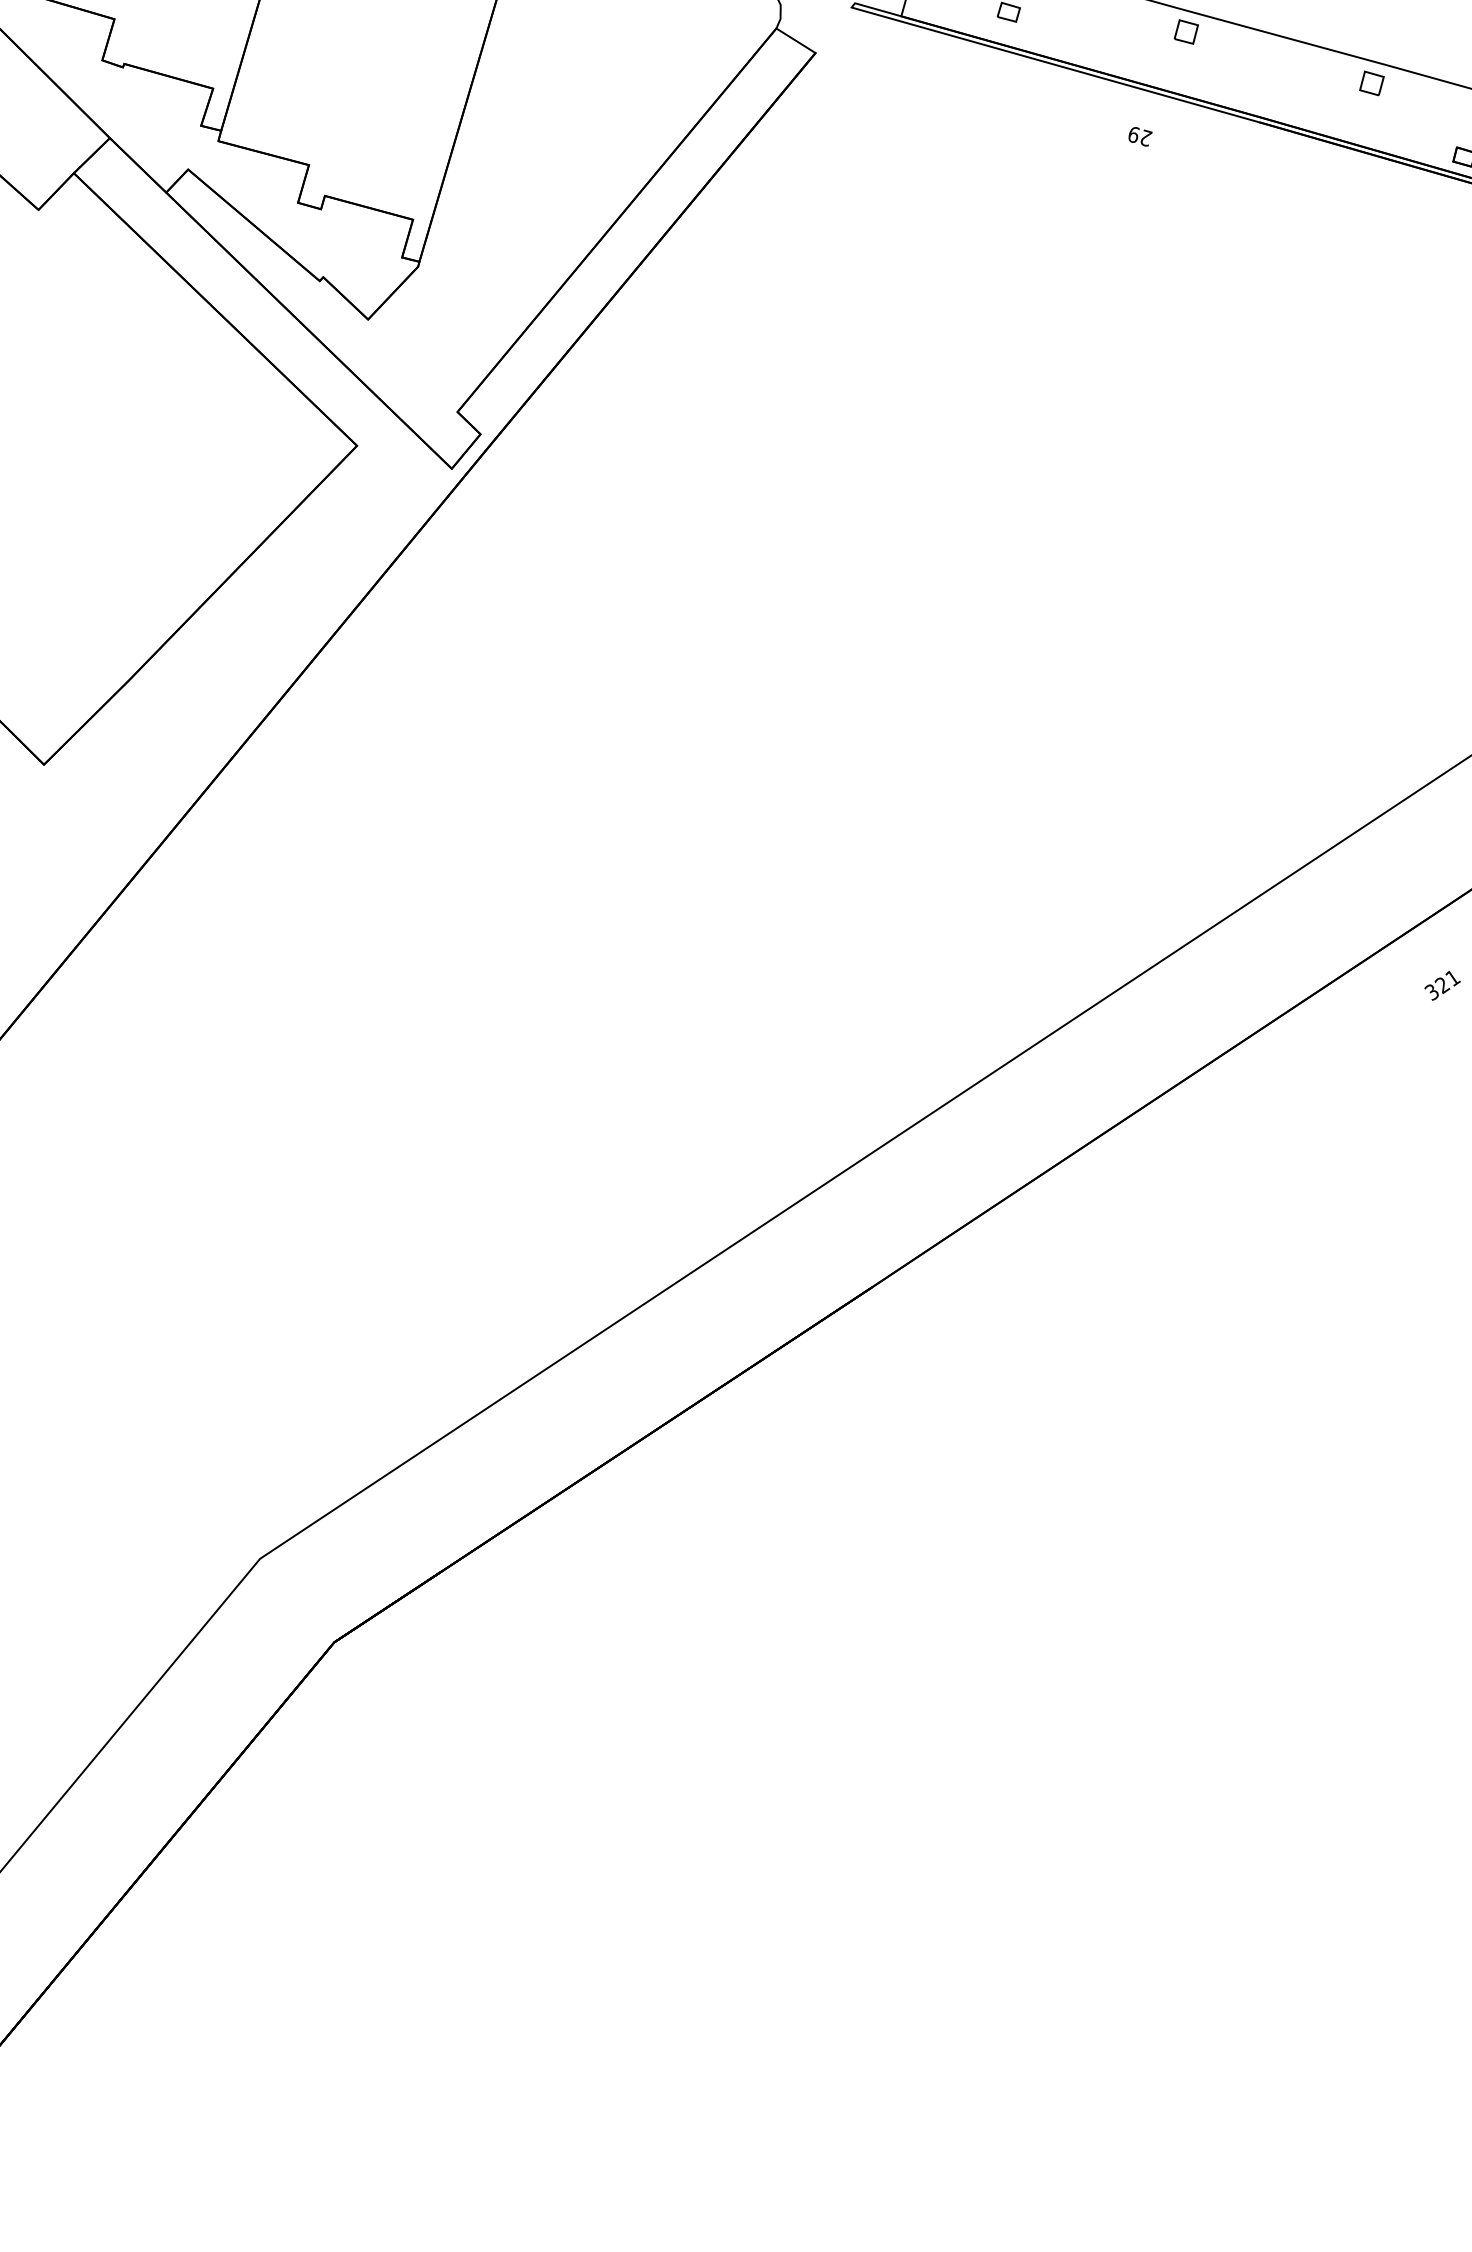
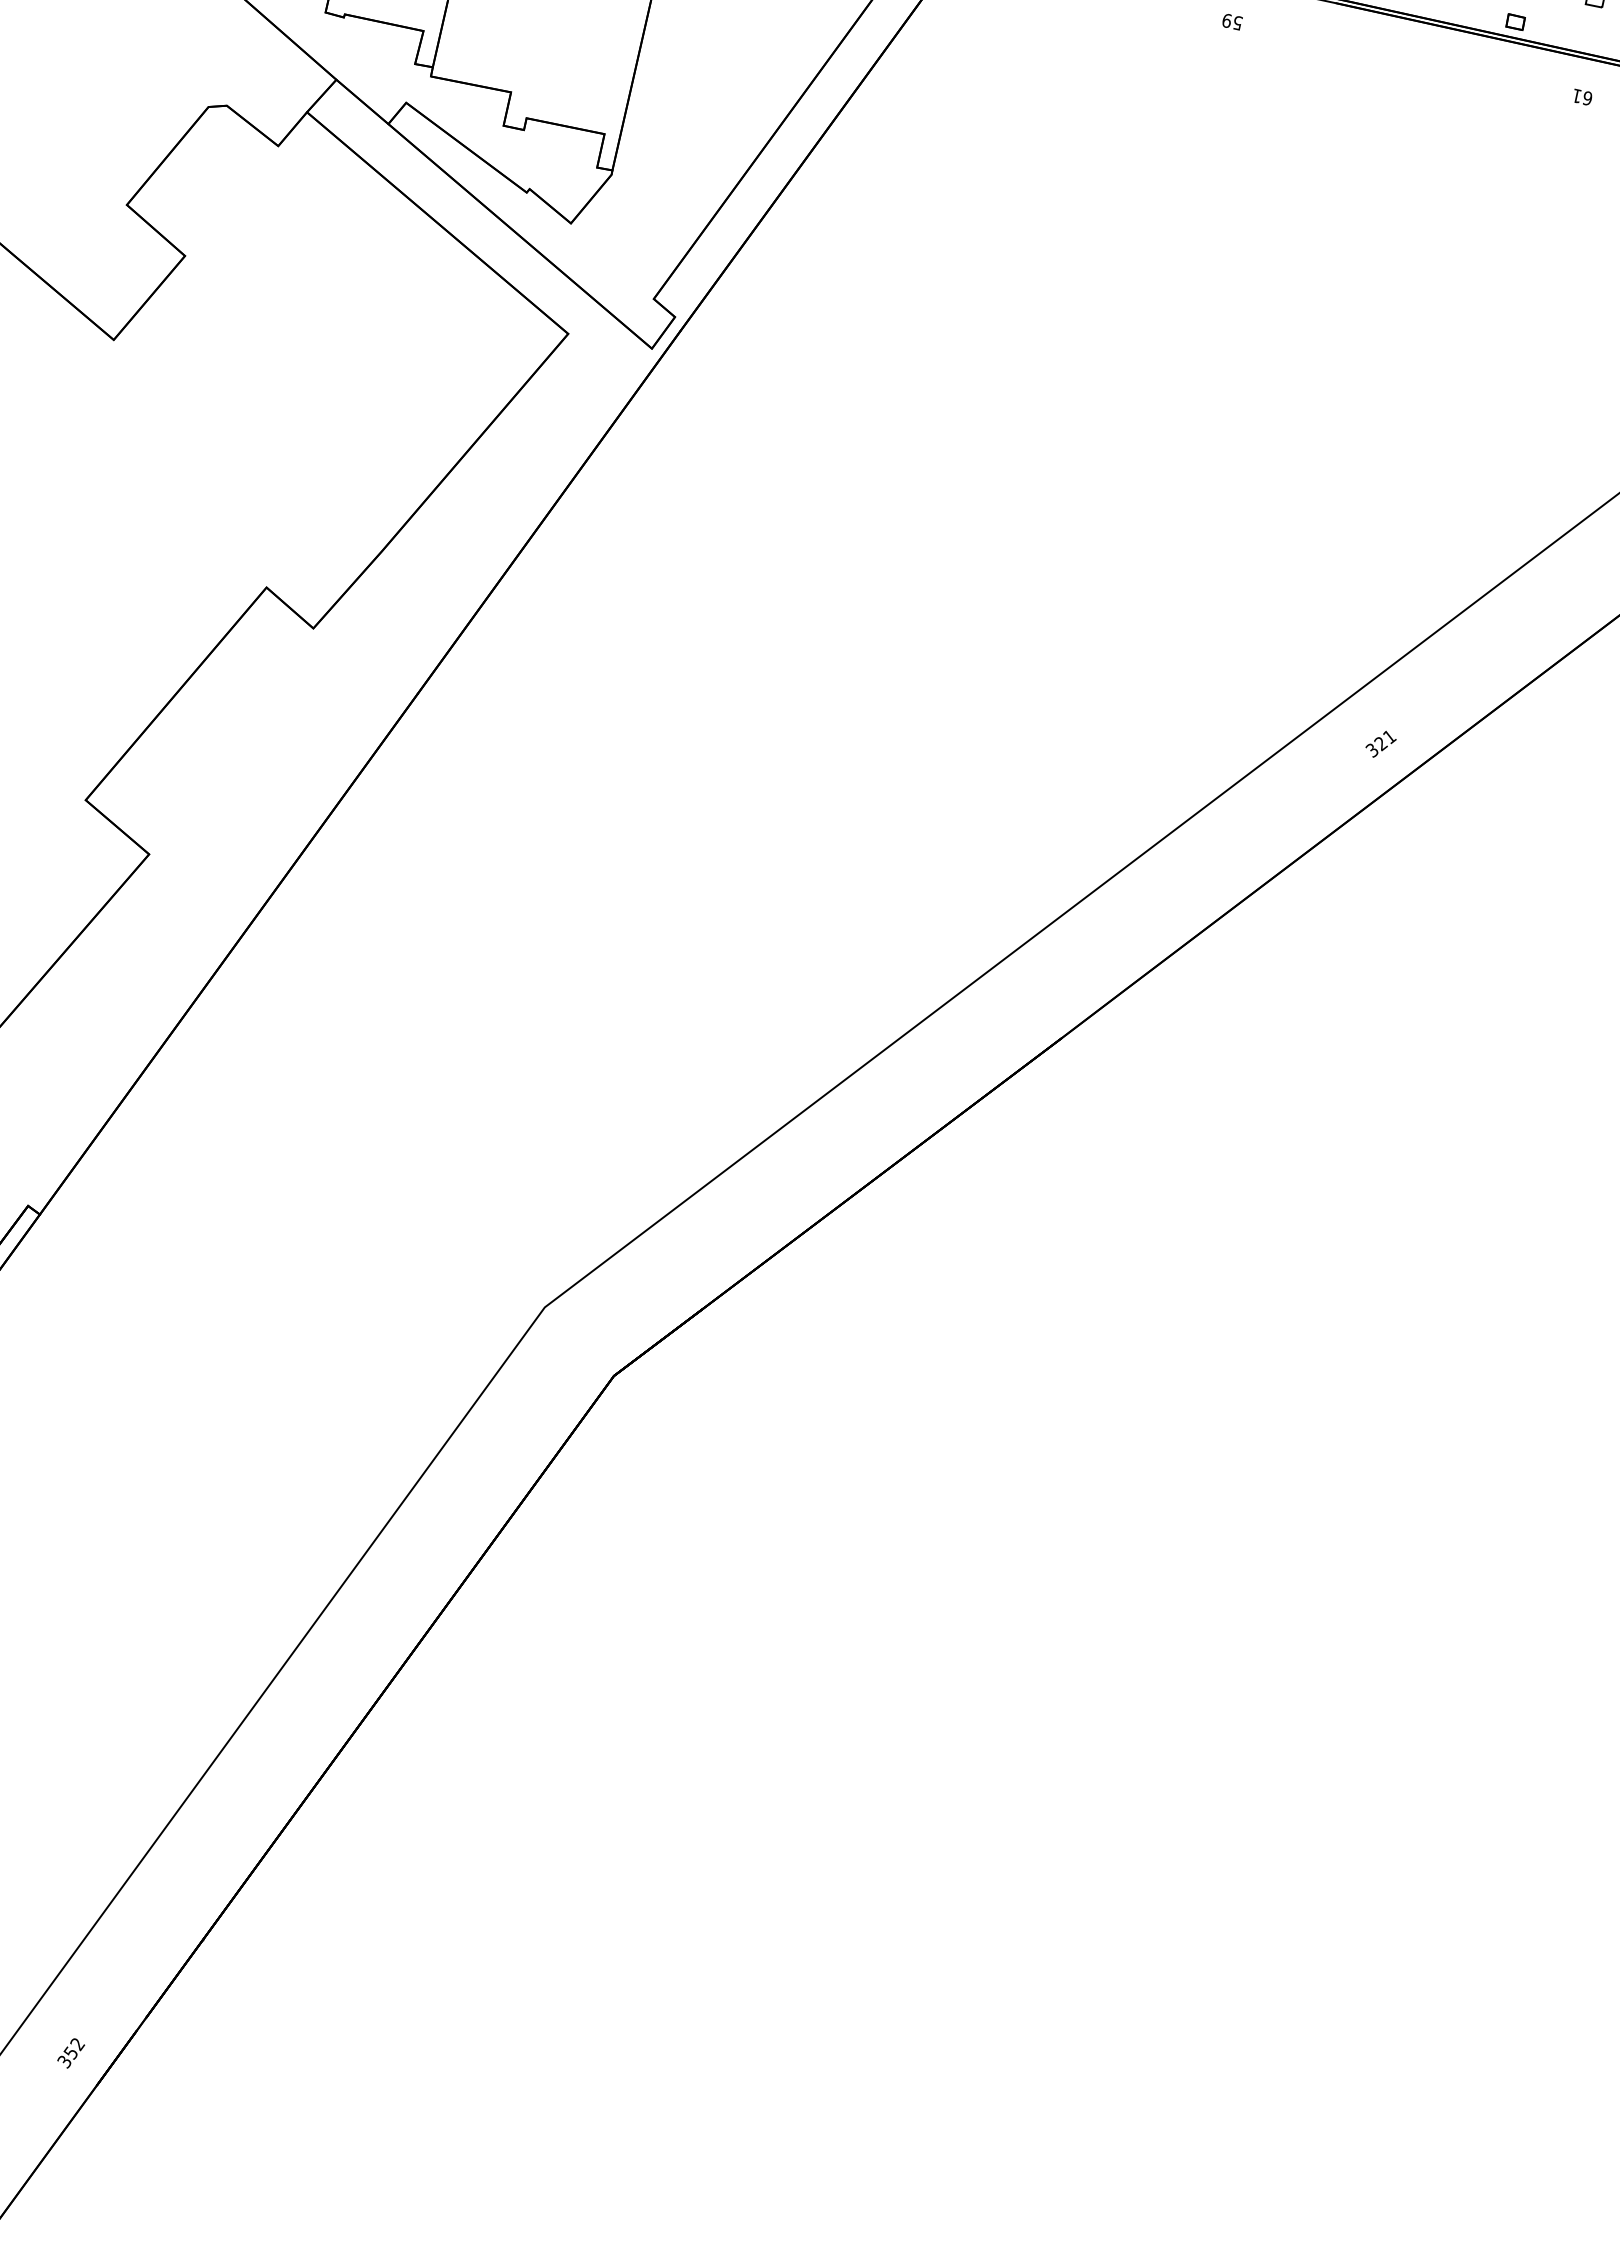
text: (1146, 137) -> (1238, 22), 29 -> 59
text: (1441, 984) -> (1380, 743), moved

